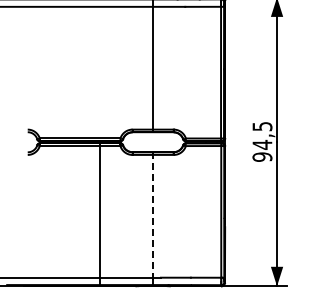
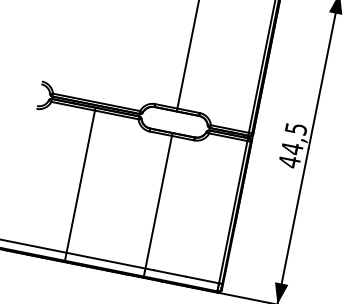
text: (262, 157) -> (289, 162), 94,5 -> 44,5
line: (100, 214) -> (80, 184), moved
line: (153, 216) -> (159, 202), dashed -> solid

